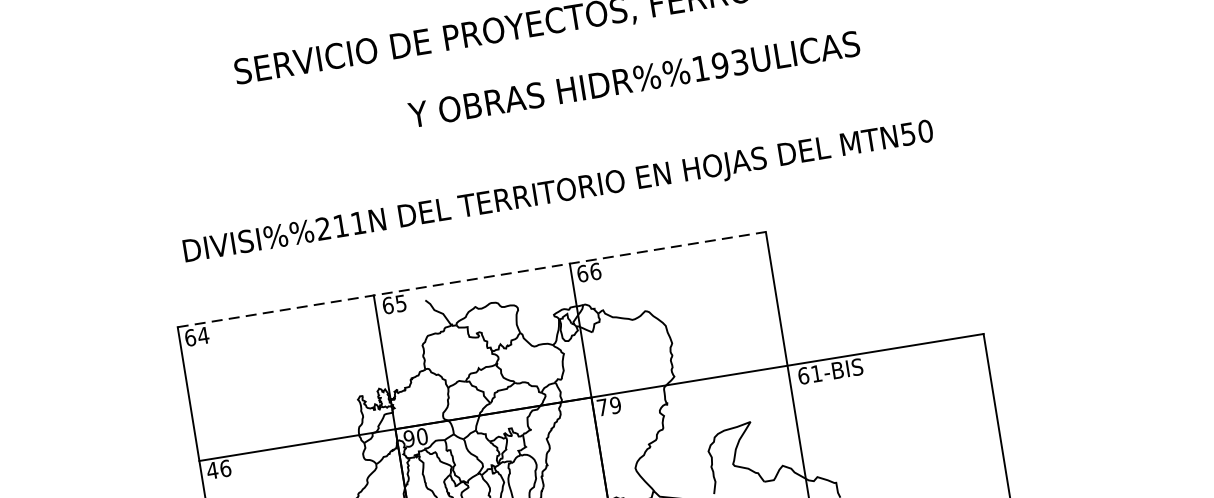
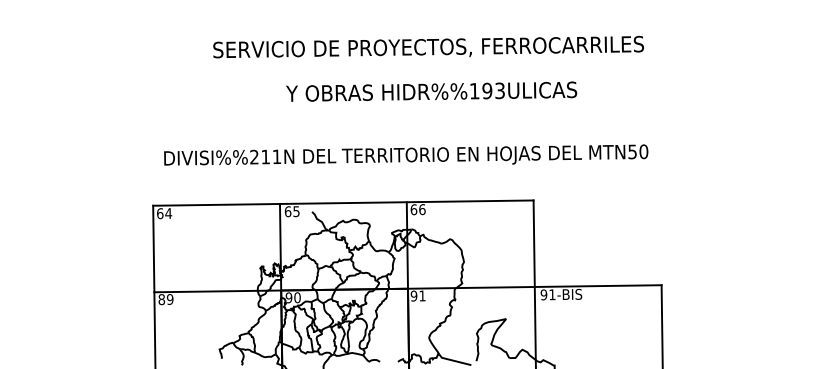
text: (633, 78) -> (431, 91), moved
line: (472, 280) -> (343, 203), dashed -> solid
text: (802, 375) -> (543, 294), 61-BIS -> 91-BIS
text: (607, 405) -> (417, 295), 79 -> 91
text: (218, 469) -> (165, 299), 46 -> 89

